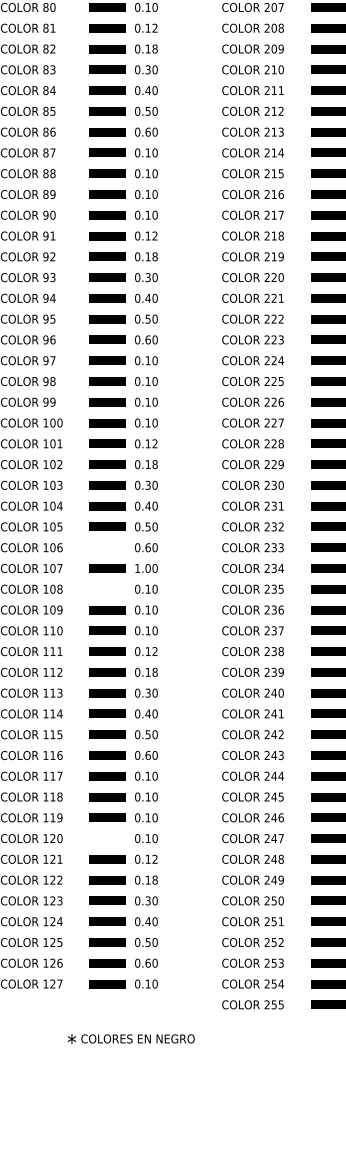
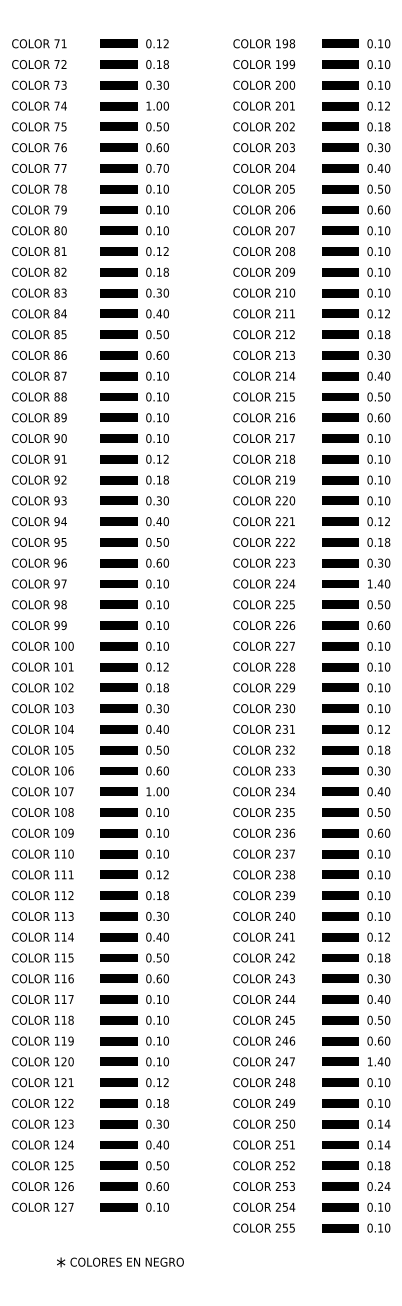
line: (107, 547) -> (118, 770), added
line: (107, 589) -> (118, 812), added
line: (107, 838) -> (118, 1061), added
text: (131, 1039) -> (120, 1262), moved

